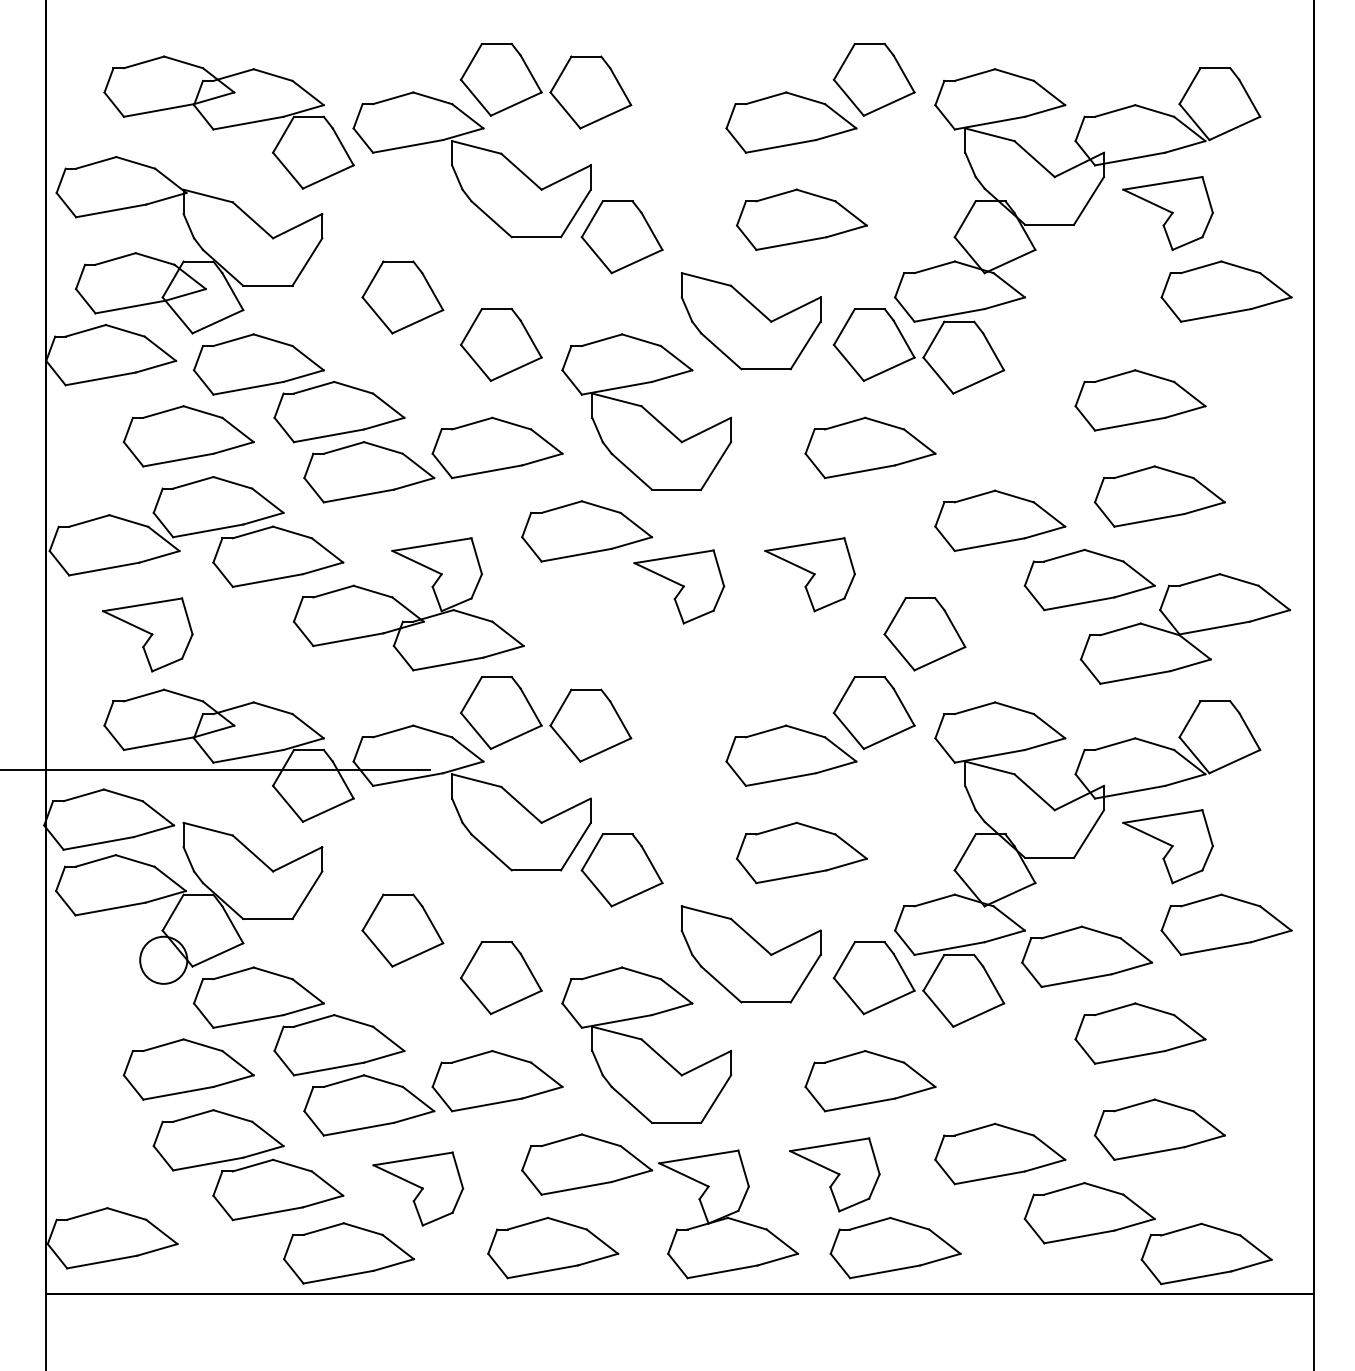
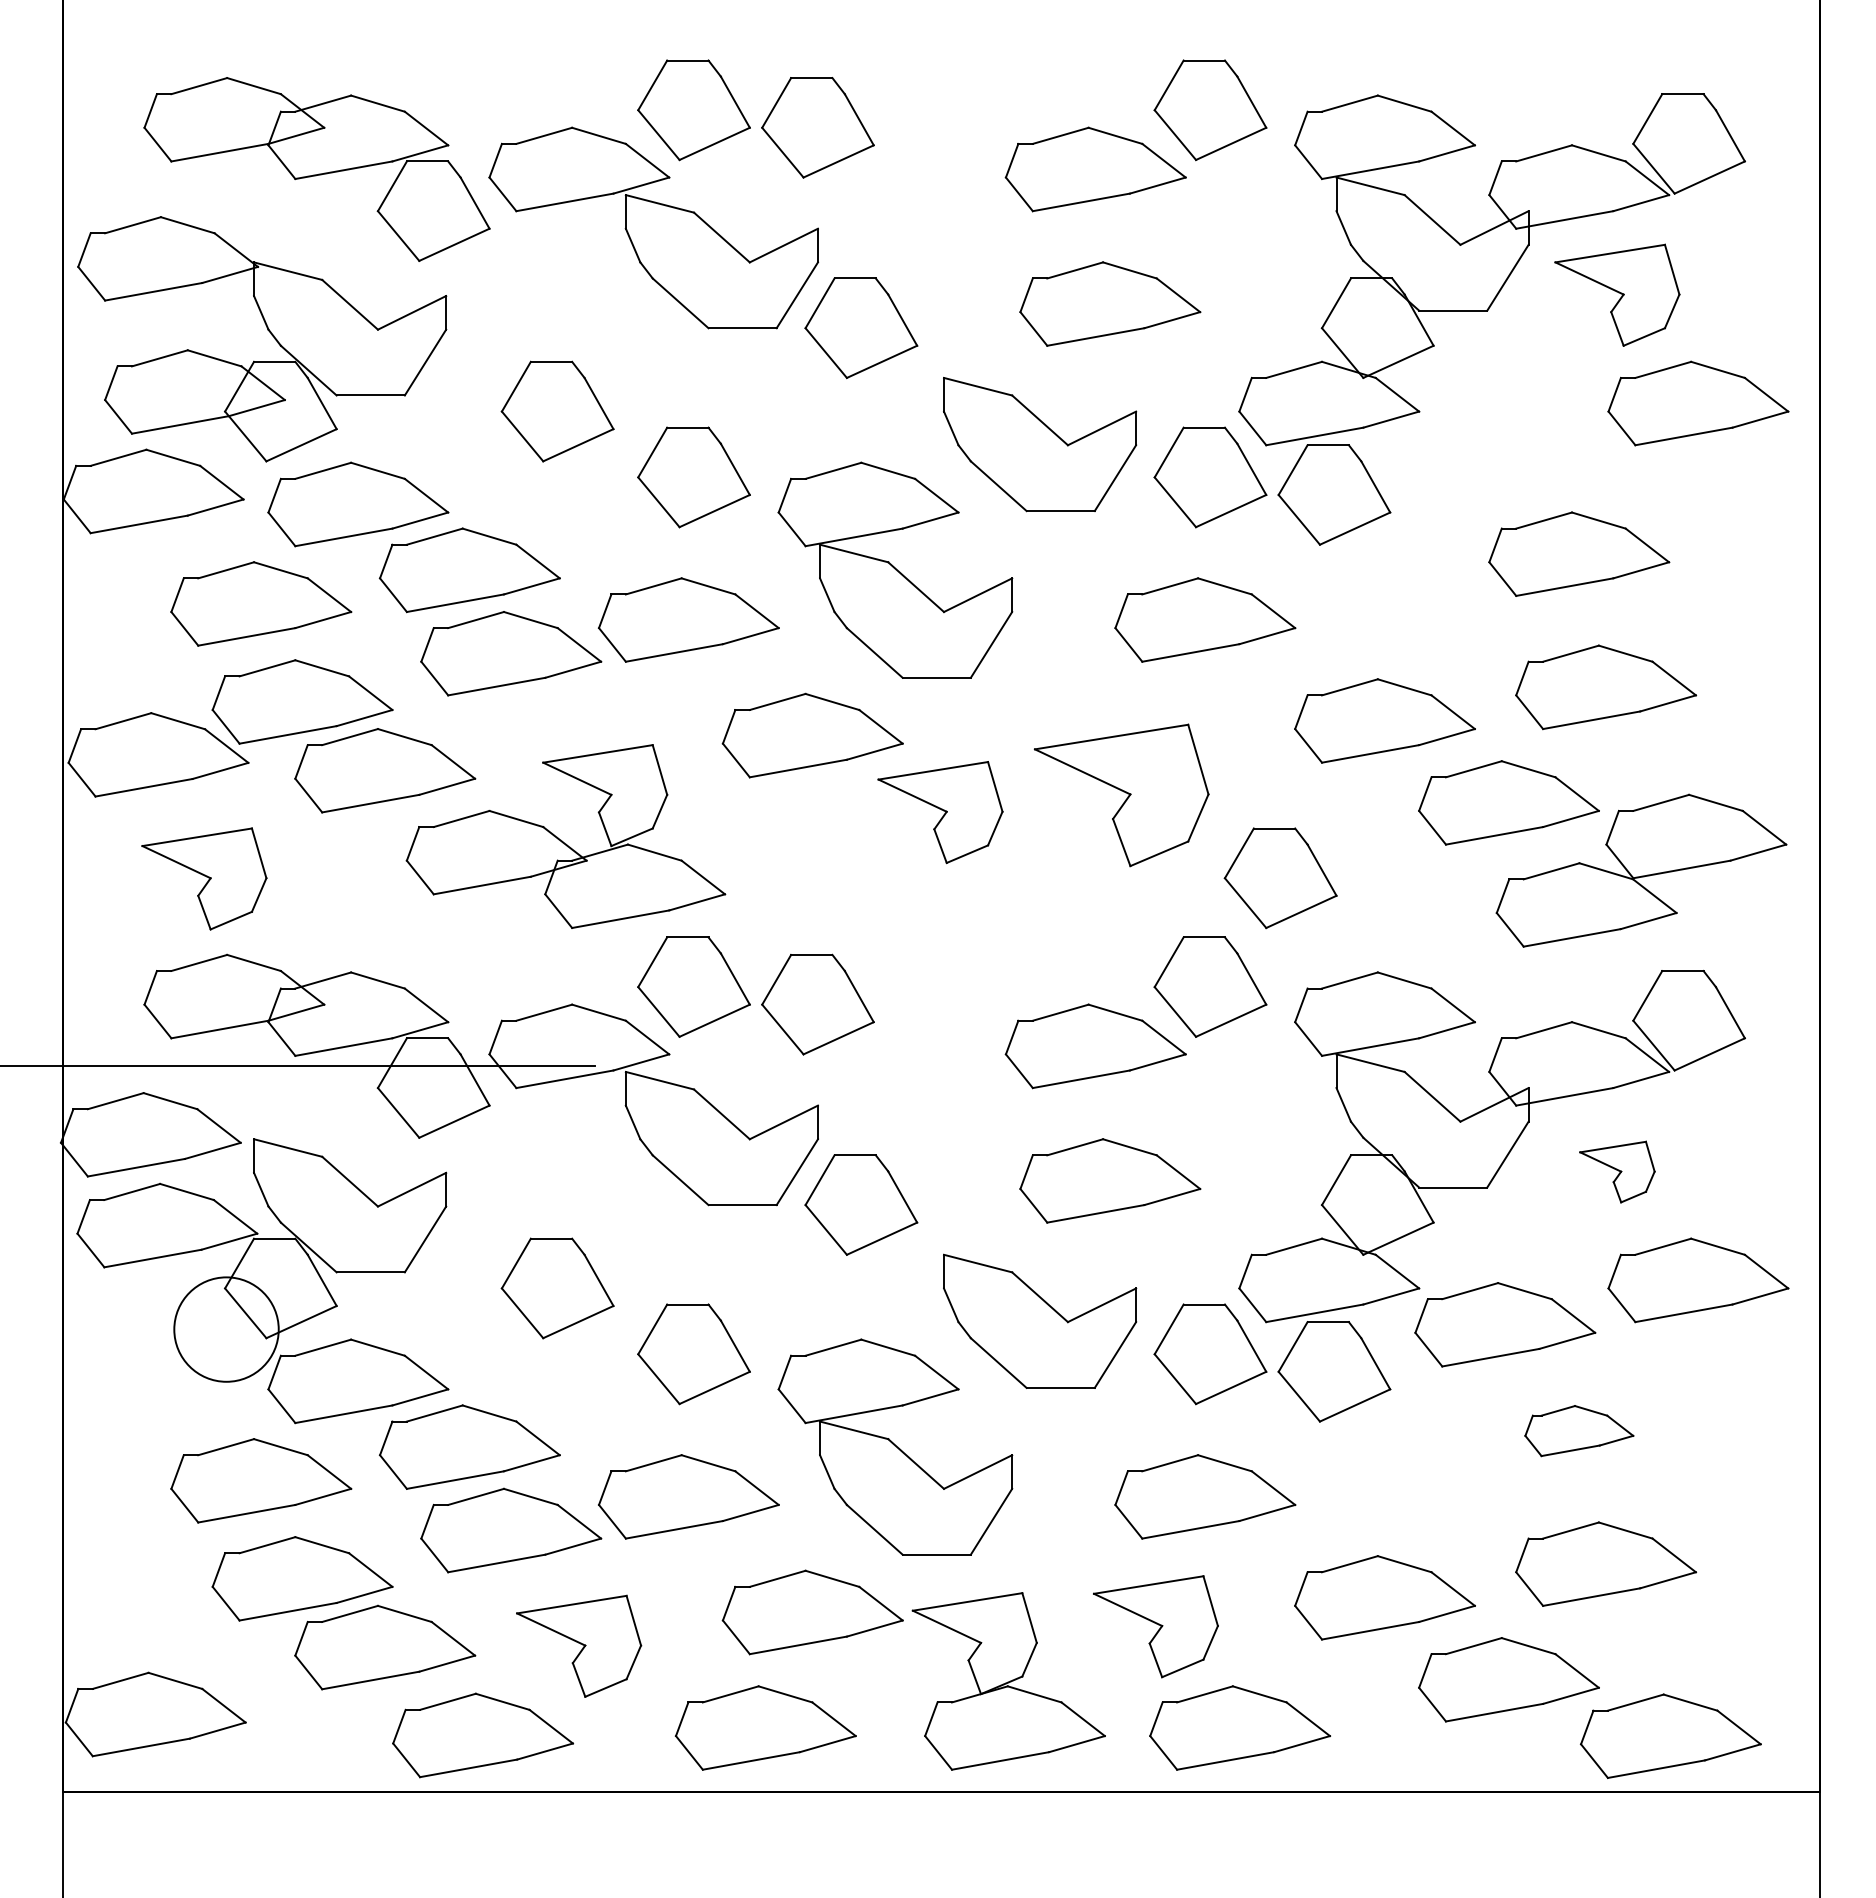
part: (810, 574) -> (1121, 795), size x1.4
part: (1168, 846) -> (1617, 1171), size x0.6
circle: (163, 960) -> (226, 1329), size x1.6
part: (1140, 1033) -> (1579, 1430), size x0.6

